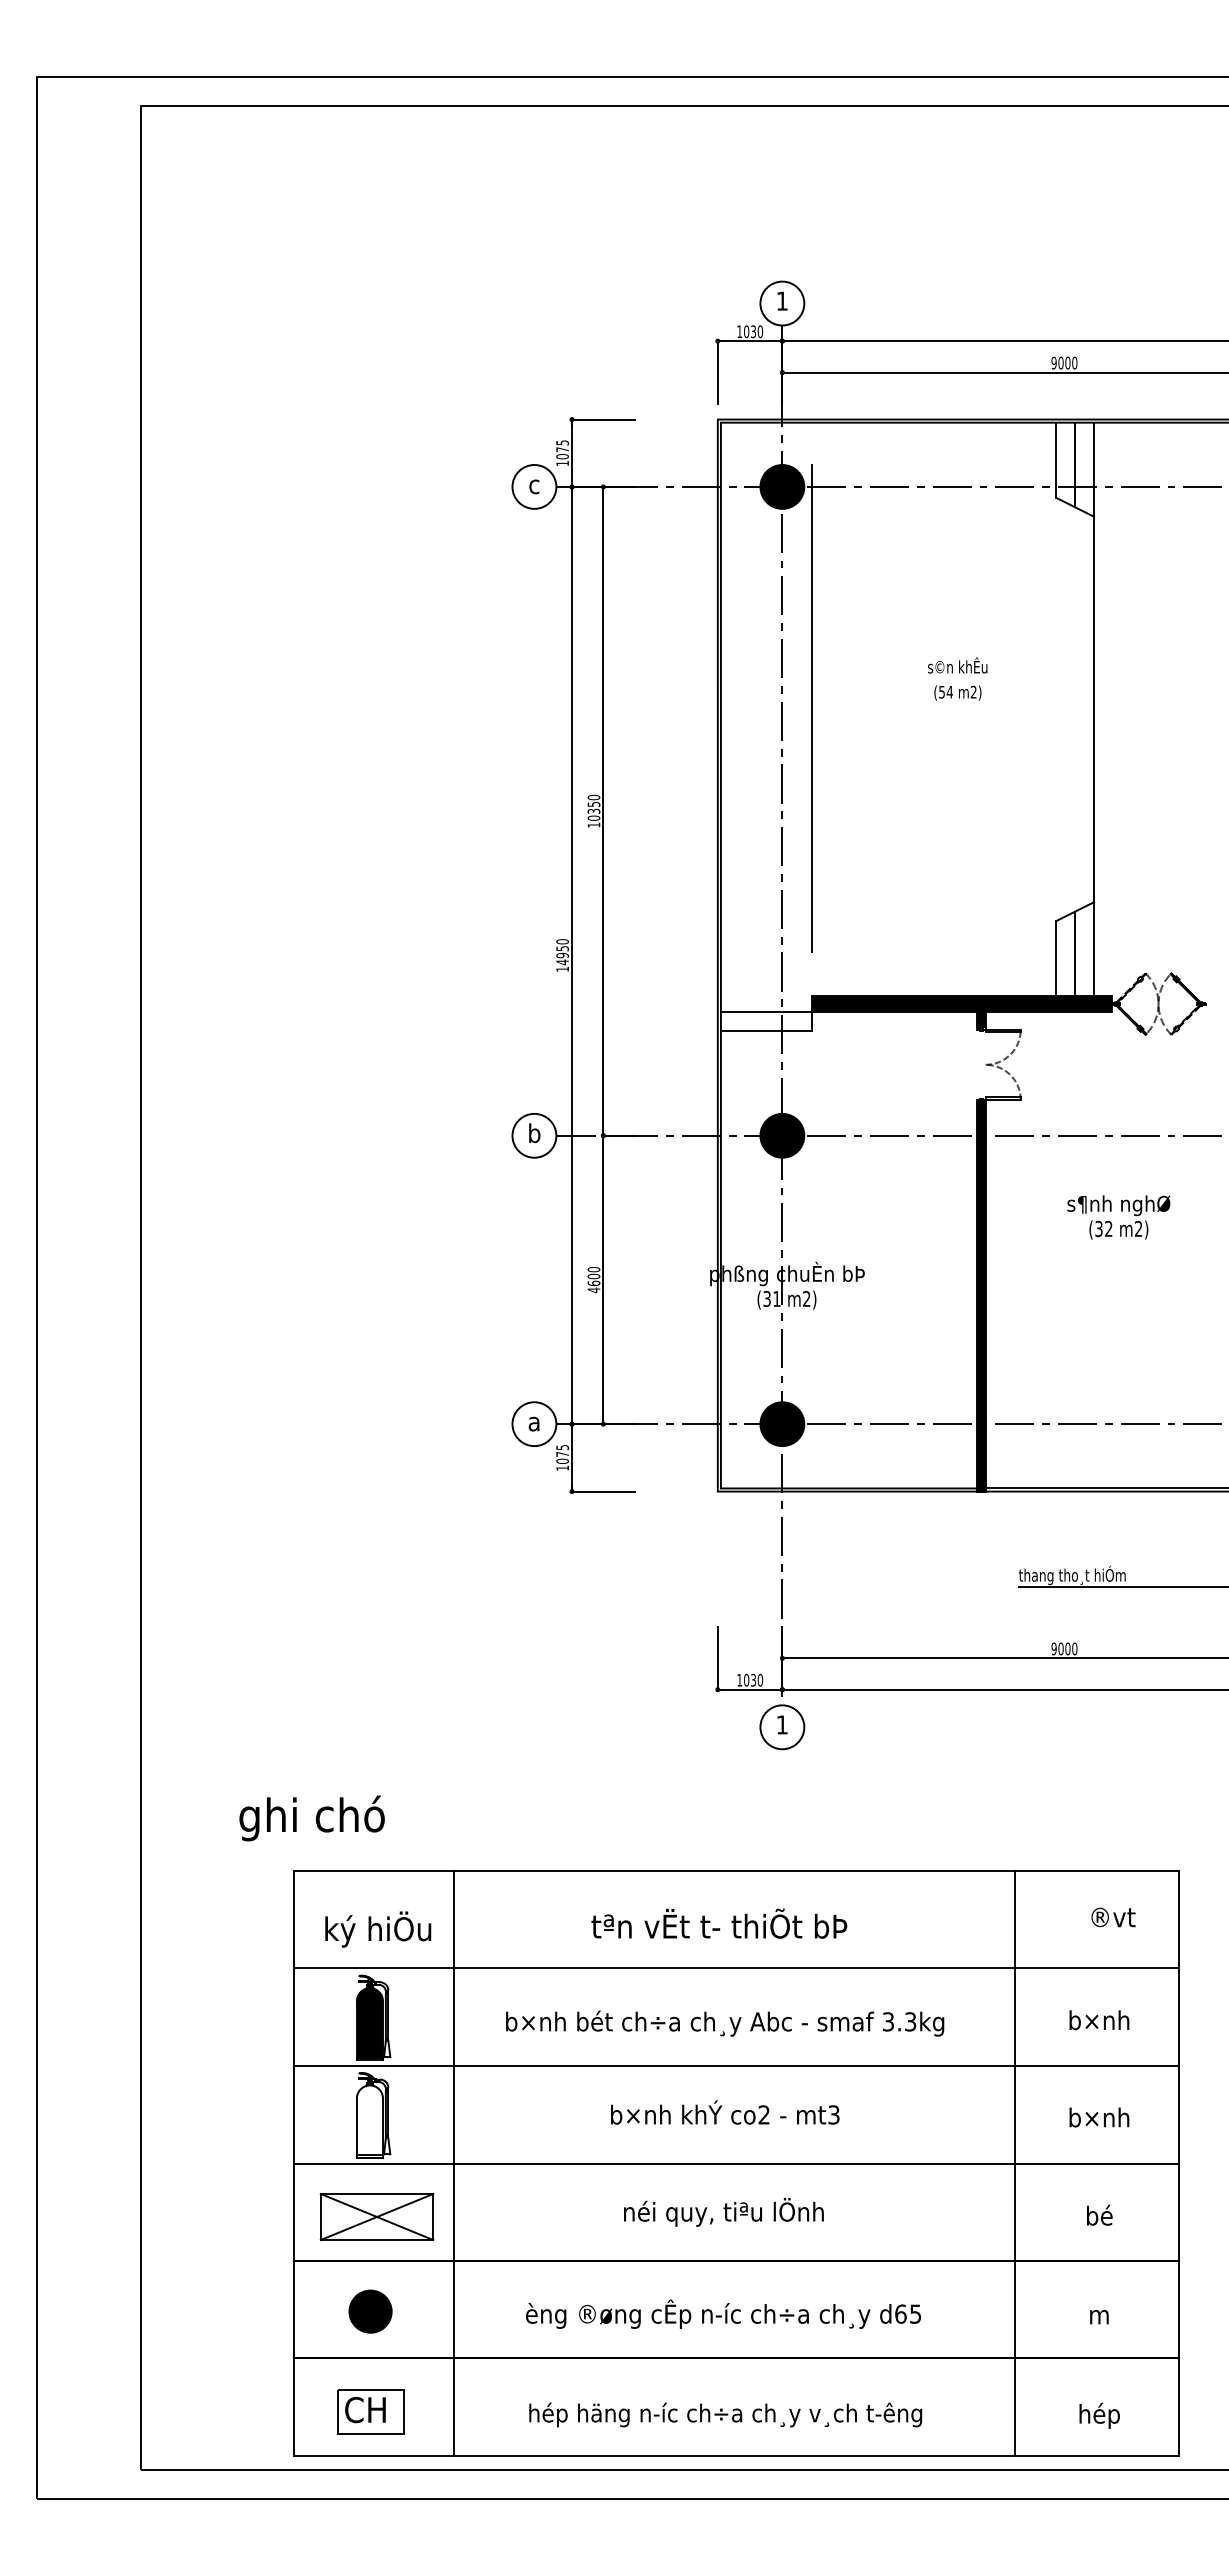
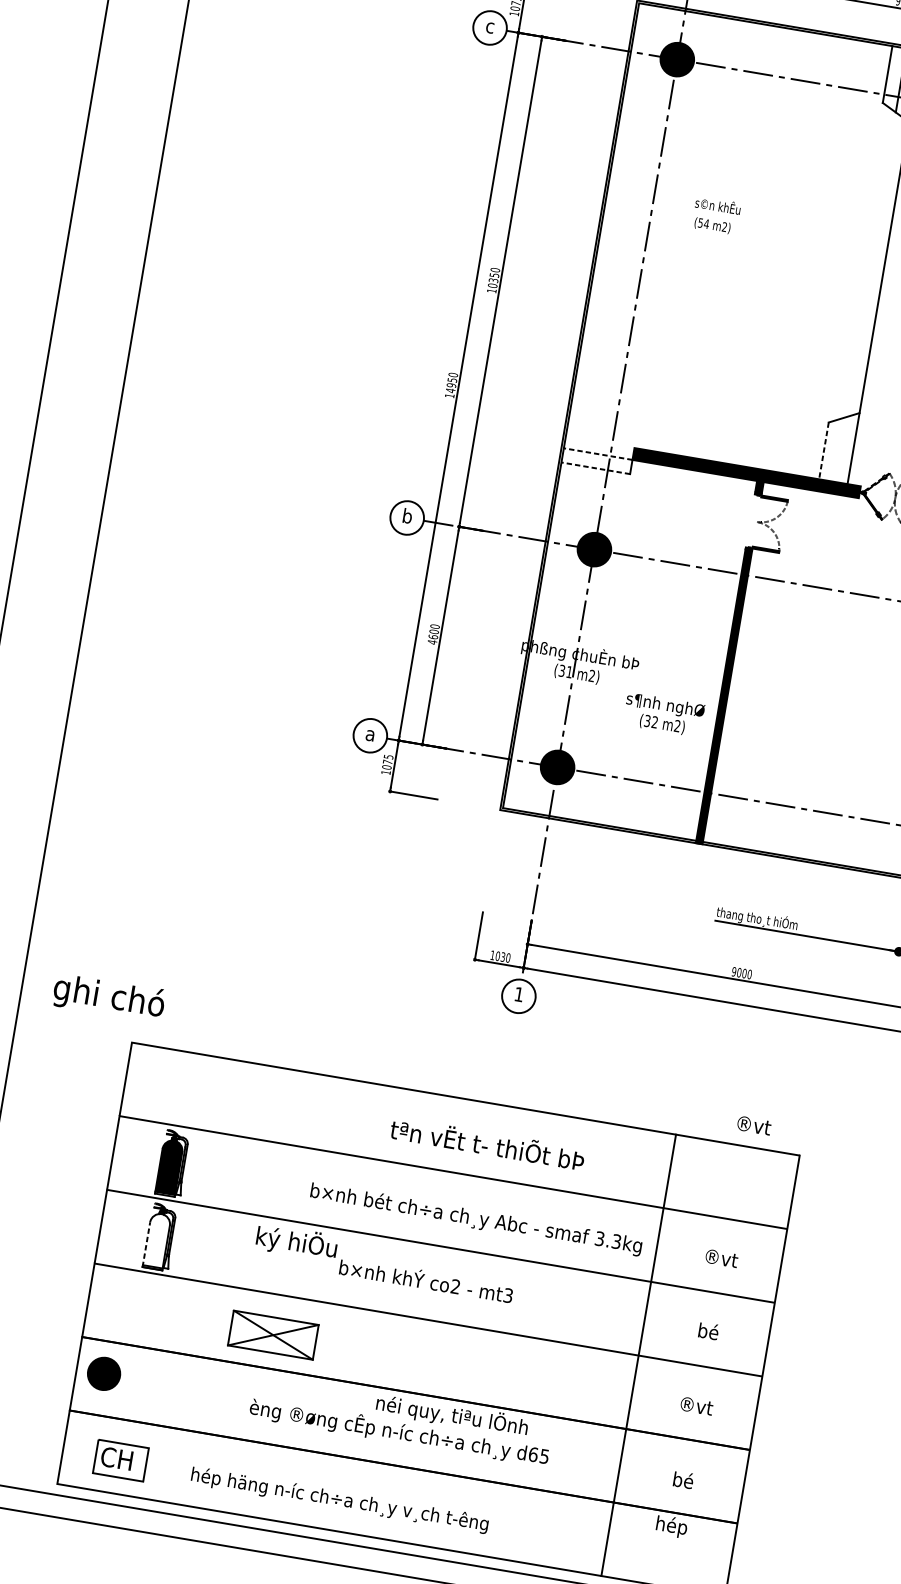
text: (957, 665) -> (718, 205), moved
text: (957, 692) -> (712, 225), moved
line: (811, 708) -> (671, 230), removed
line: (1075, 953) -> (839, 449), removed
line: (1056, 958) -> (824, 450), solid -> dashed
line: (765, 1011) -> (597, 453), solid -> dashed
line: (765, 1030) -> (595, 467), solid -> dashed
text: (1118, 1217) -> (663, 714), moved
text: (311, 1818) -> (108, 997), moved
text: (1113, 1917) -> (754, 1125), moved
text: (719, 1923) -> (487, 1143), moved
text: (378, 1929) -> (297, 1242), moved
text: (1099, 2020) -> (720, 1258), b×nh -> ®vt
text: (725, 2023) -> (476, 1219), moved
text: (1099, 2116) -> (708, 1330), b×nh -> bé
line: (356, 2128) -> (146, 1244), solid -> dashed
line: (454, 2163) -> (215, 1283), removed
text: (723, 2212) -> (451, 1415), moved
text: (1100, 2214) -> (696, 1404), bé -> ®vt
part: (376, 2217) -> (272, 1335), moved
part: (370, 2311) -> (104, 1373), moved
text: (1099, 2313) -> (683, 1479), m -> bé
text: (725, 2414) -> (339, 1499), moved
text: (1099, 2415) -> (671, 1526), moved

